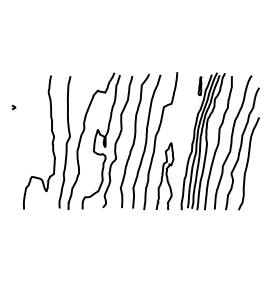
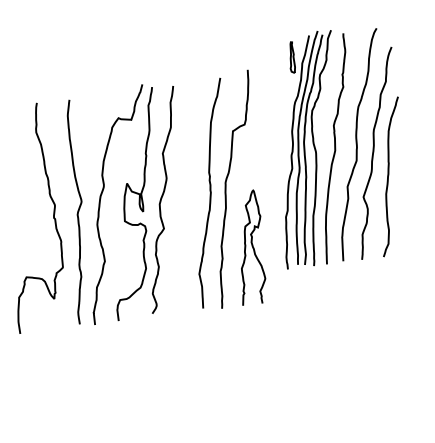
curve: (134, 140) -> (190, 193), removed
part: (219, 141) -> (336, 145), moved

